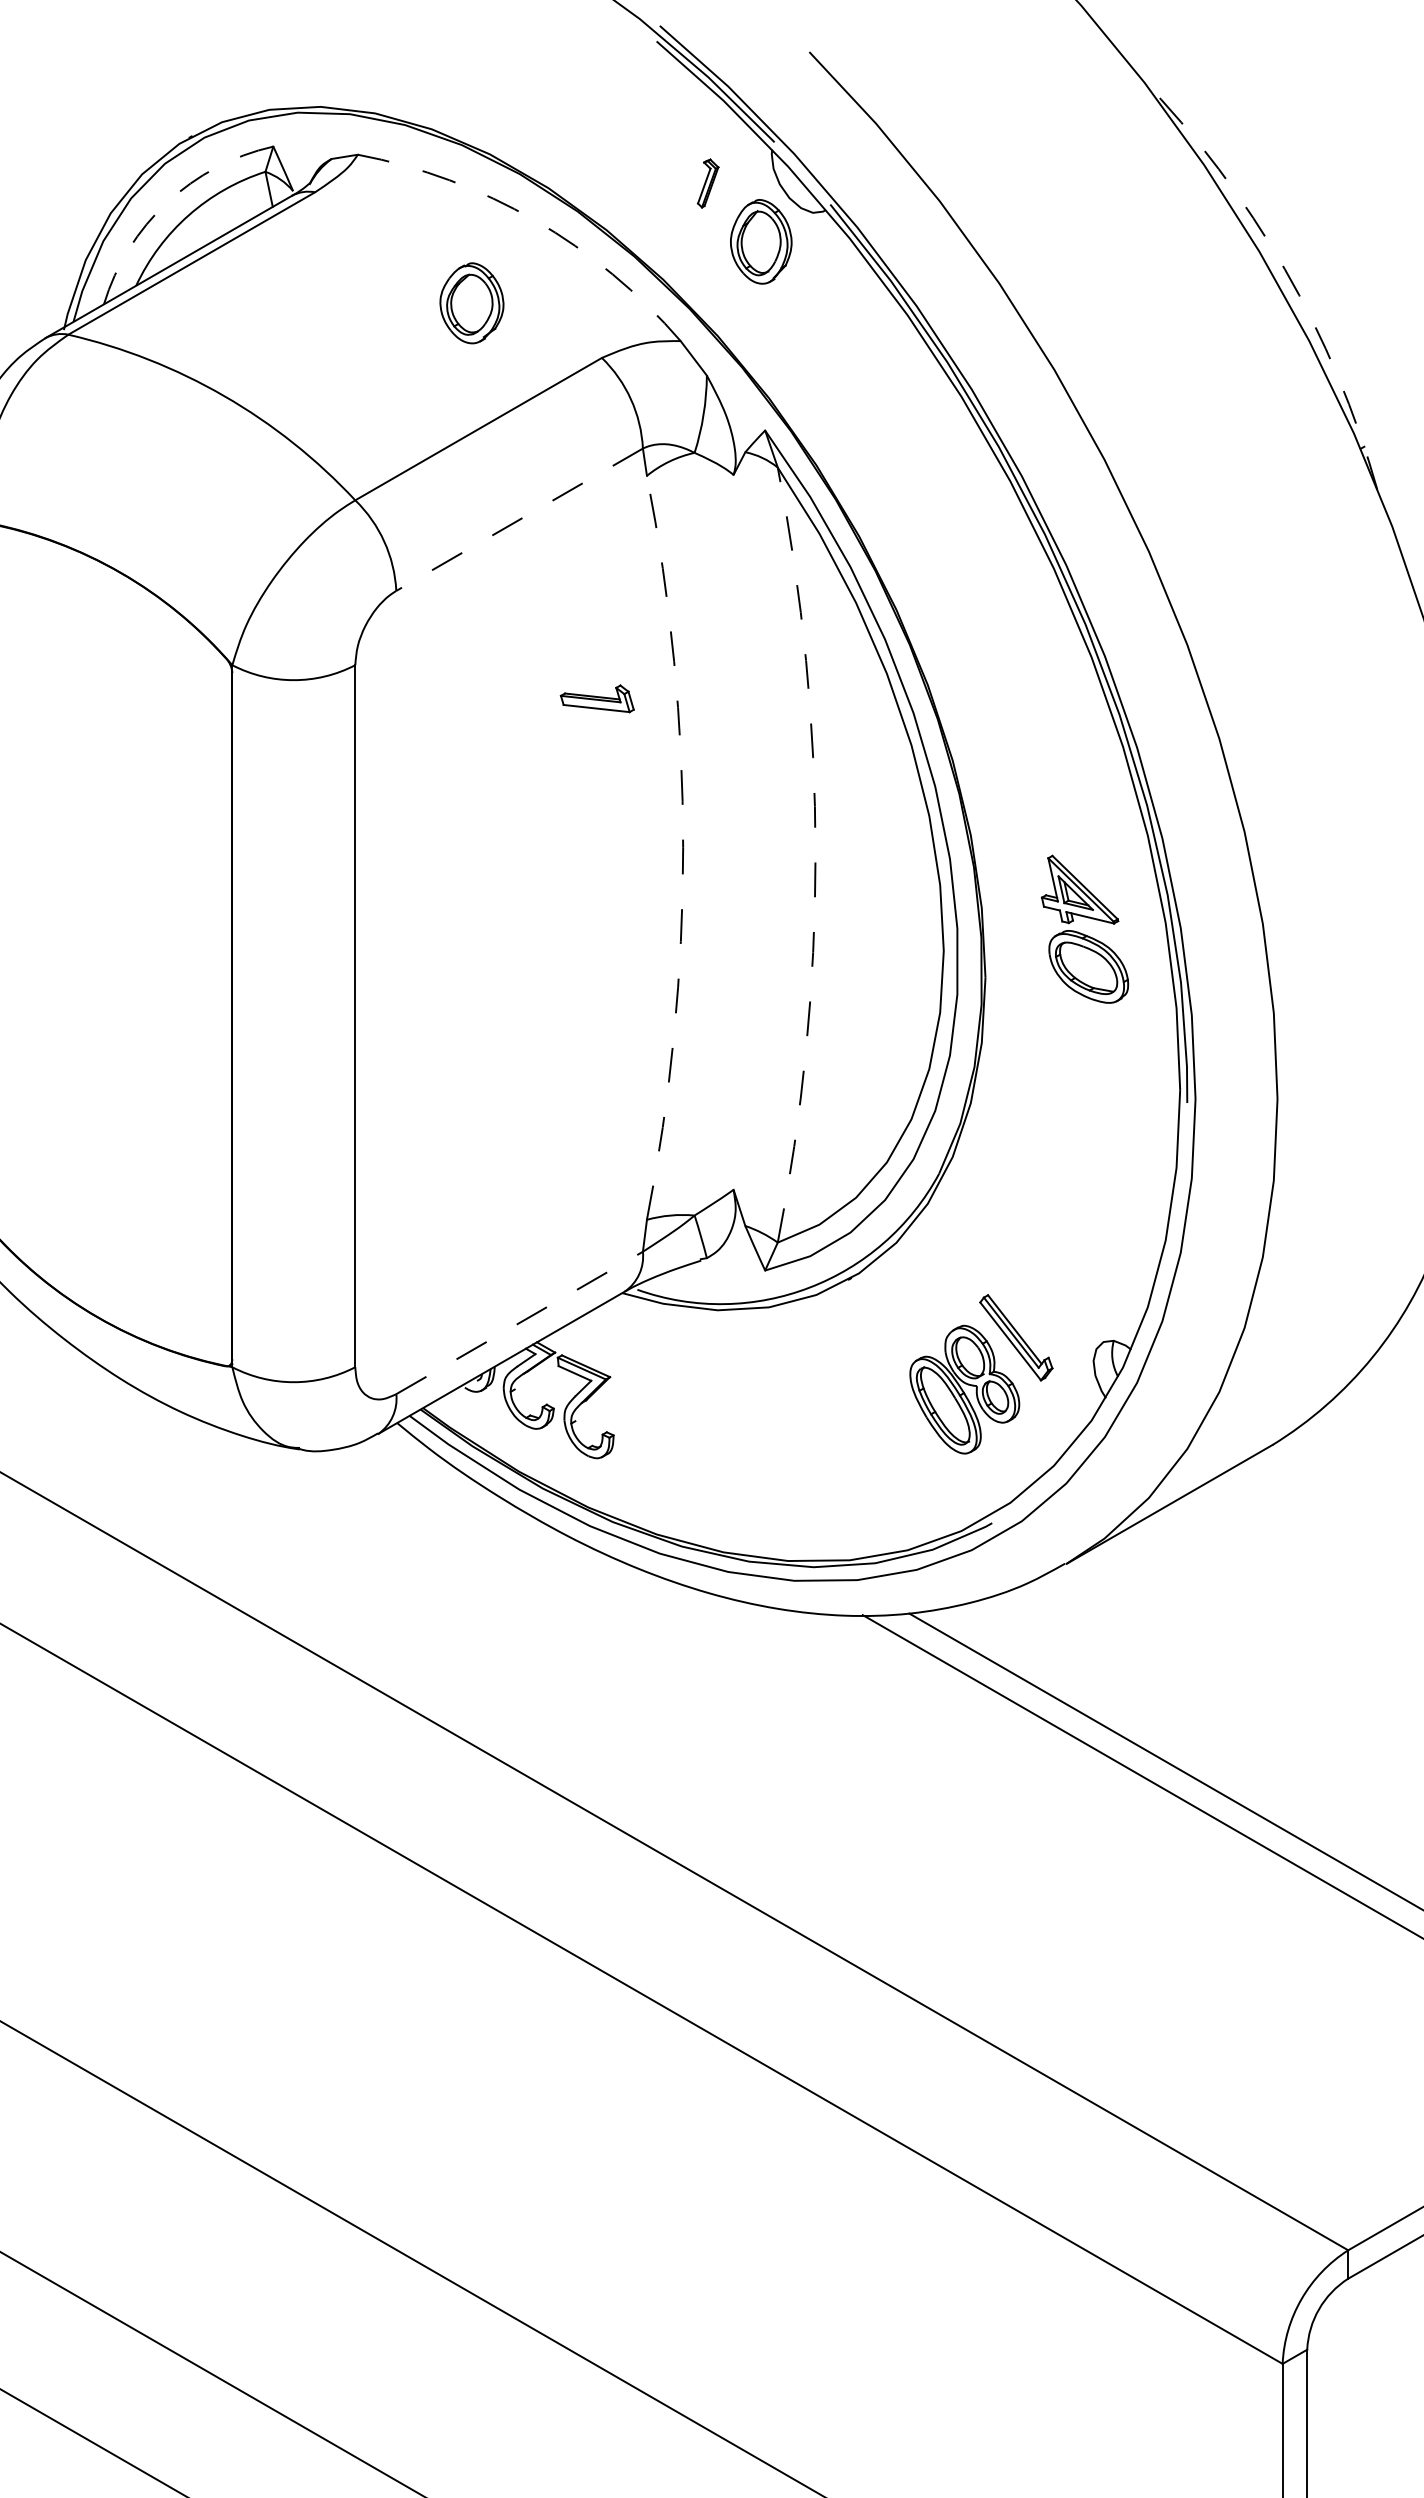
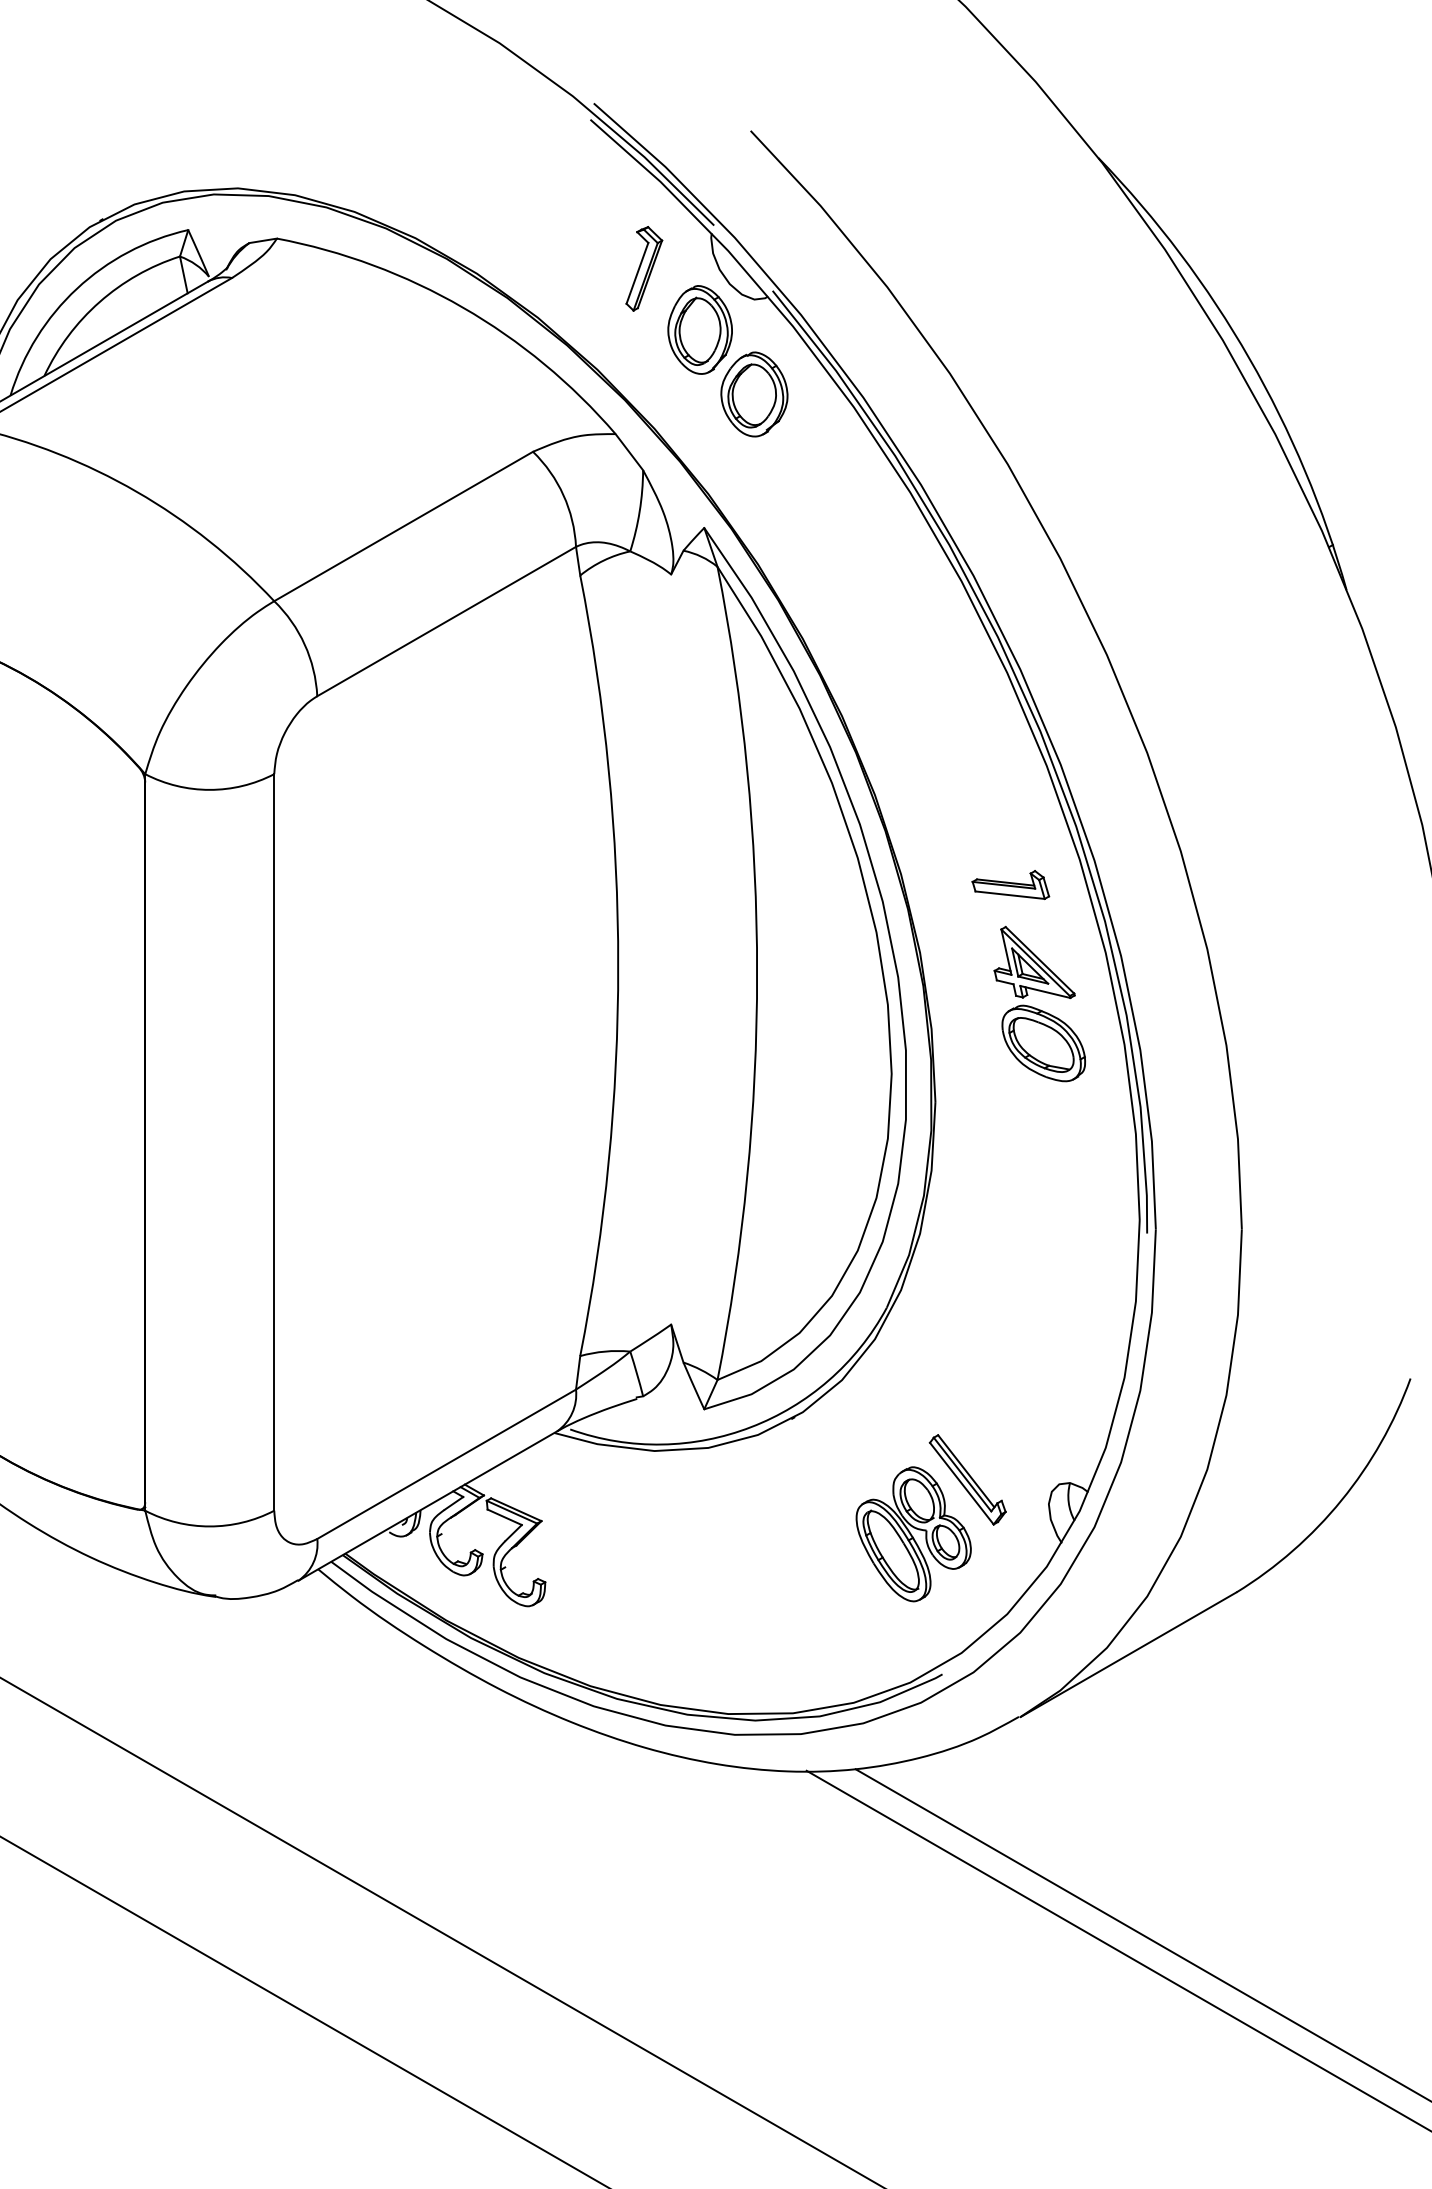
part: (708, 183) -> (644, 268), size x1.67
arc: (167, 202) -> (77, 288), dashed -> solid
arc: (535, 220) -> (463, 307), dashed -> solid
arc: (1284, 269) -> (1249, 359), dashed -> solid
part: (471, 303) -> (753, 394), moved
line: (519, 520) -> (446, 622), dashed -> solid
part: (596, 698) -> (1009, 884), moved
arc: (683, 847) -> (618, 965), dashed -> solid
arc: (815, 855) -> (757, 973), dashed -> solid
part: (1084, 928) -> (1039, 1003), moved
line: (520, 1322) -> (447, 1463), dashed -> solid

